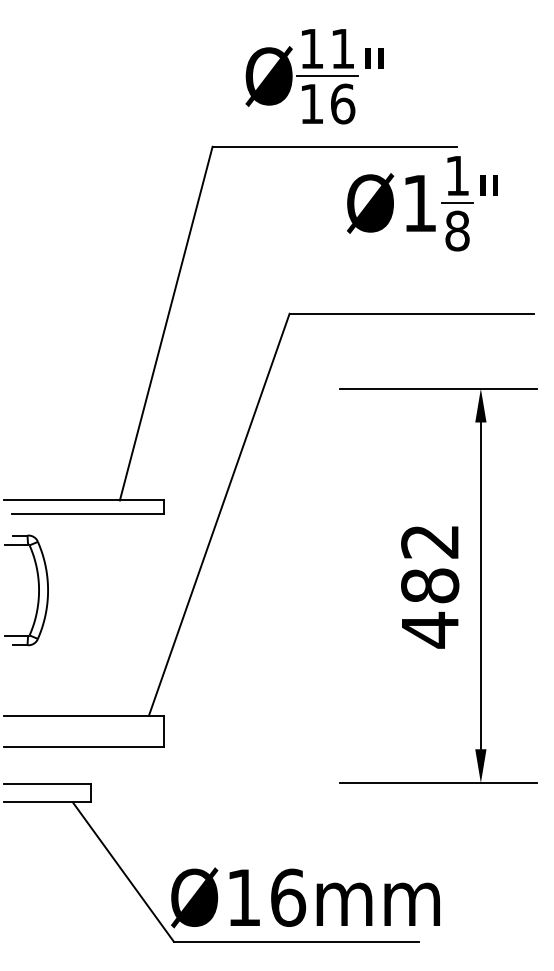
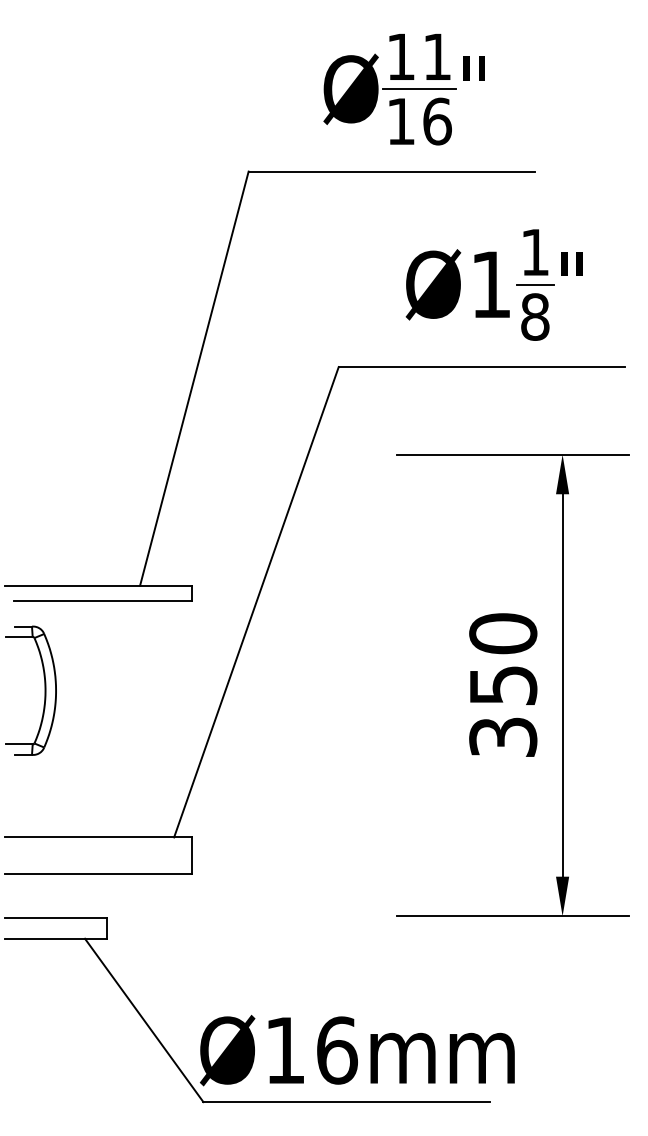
part: (314, 76) -> (404, 89), moved
part: (422, 203) -> (494, 284), moved
text: (430, 586) -> (503, 686), 482 -> 350

